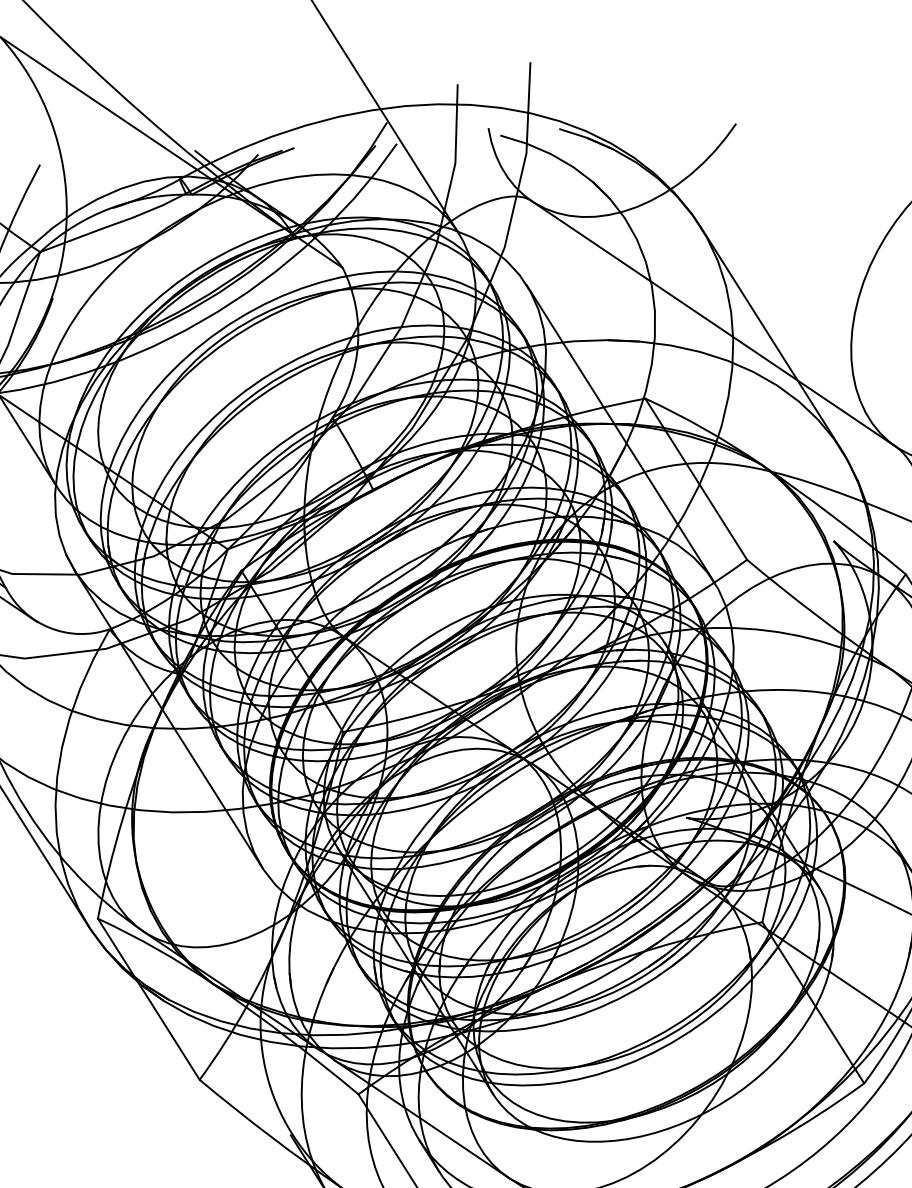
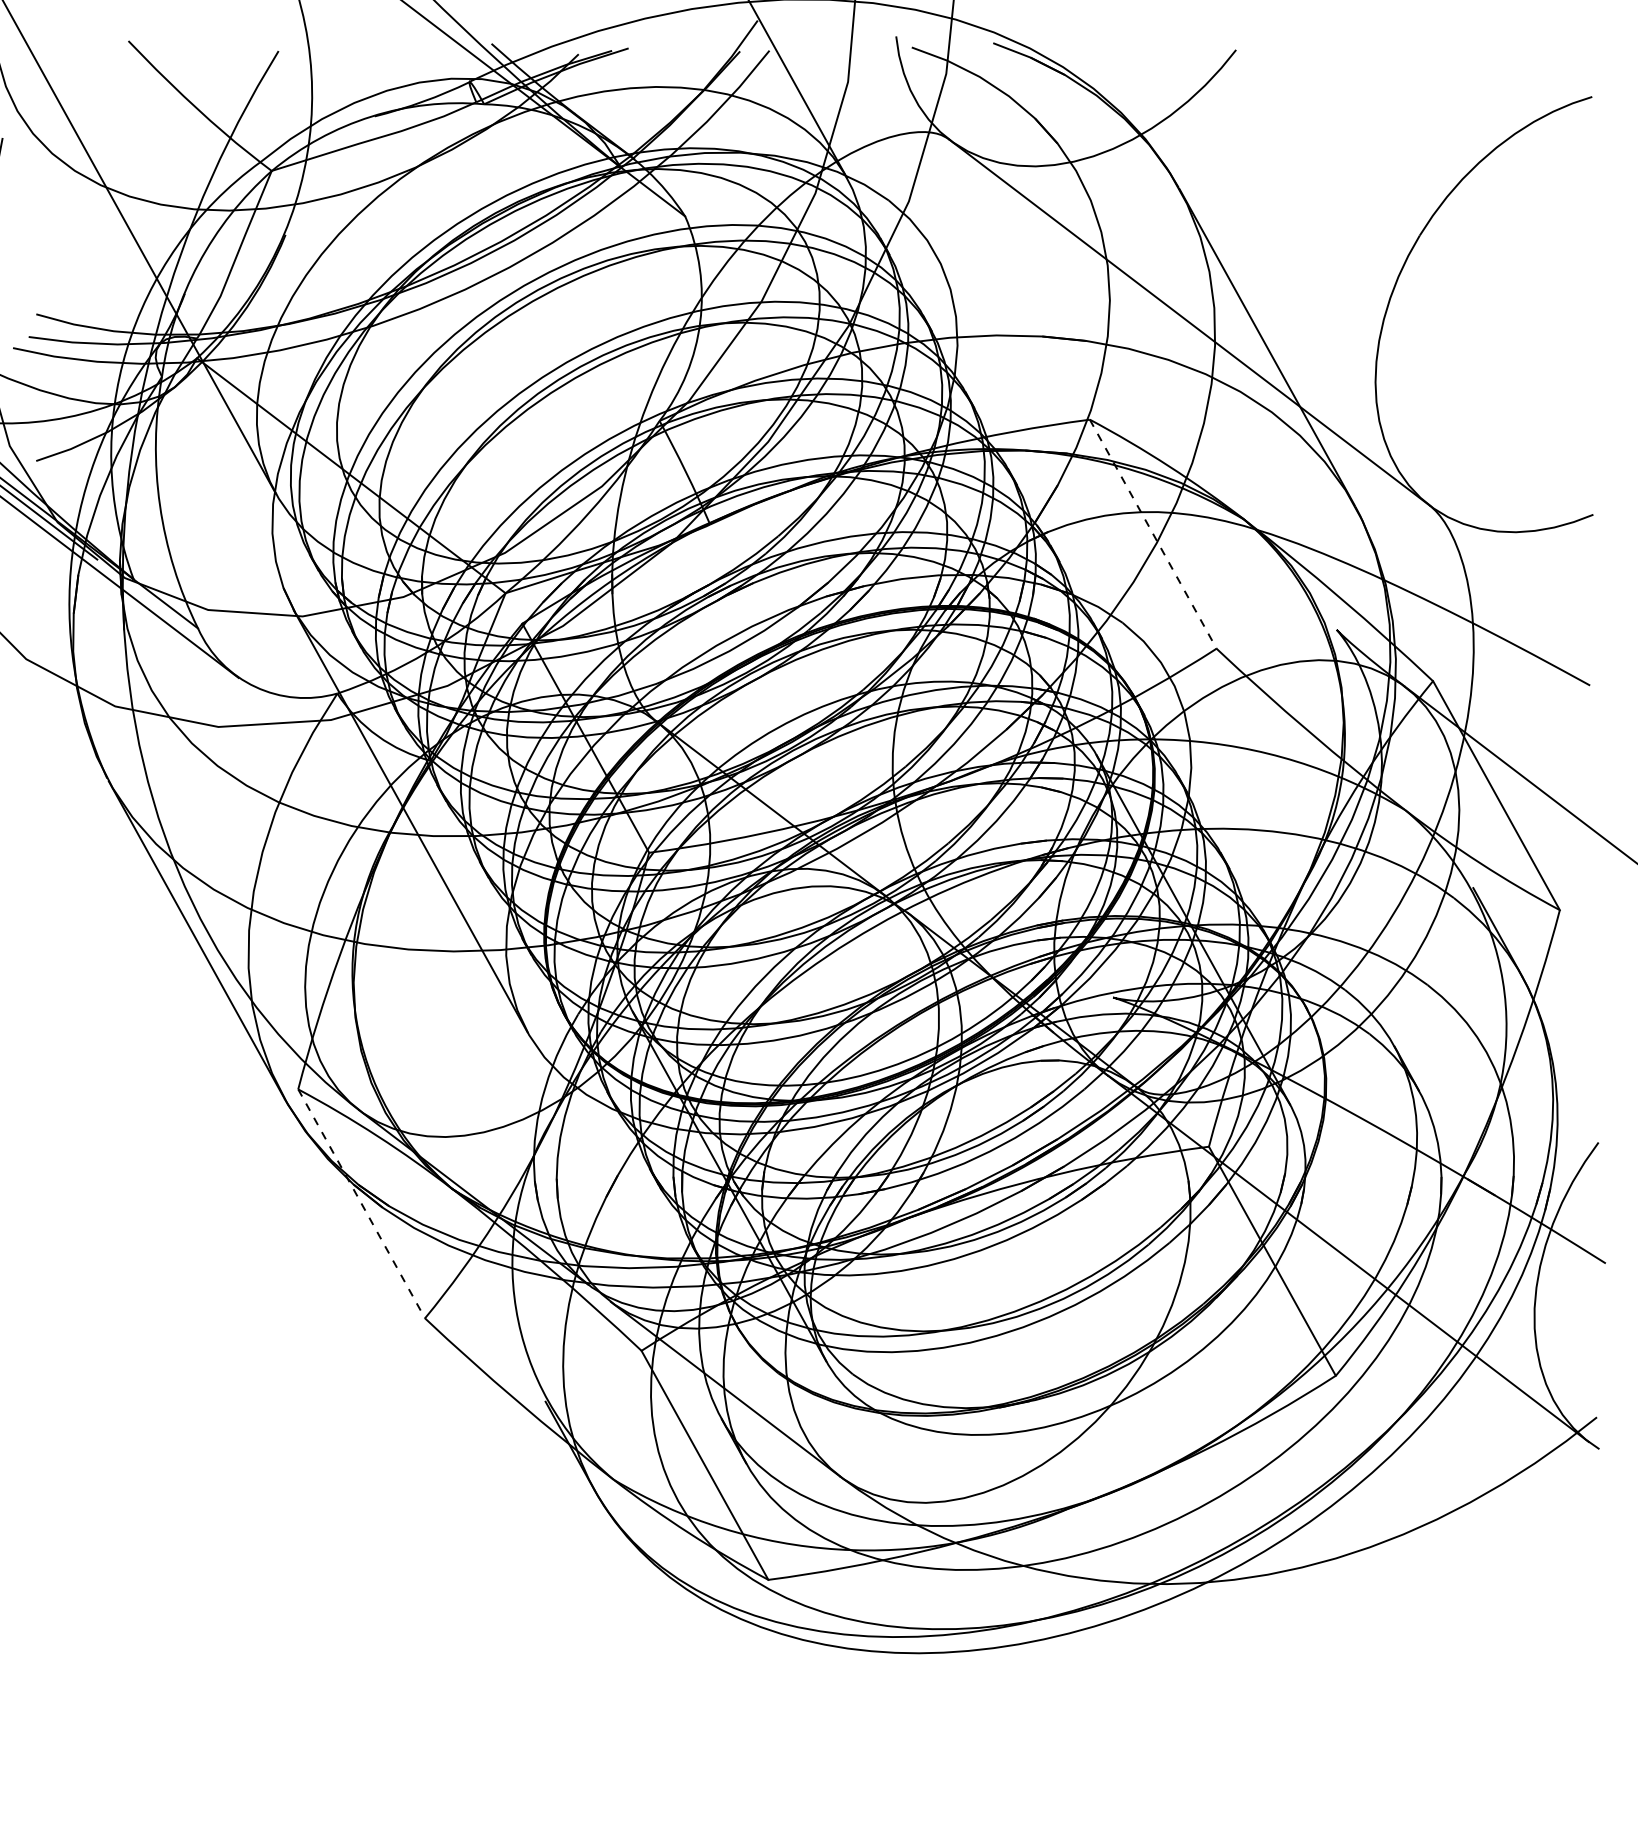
line: (620, 433) -> (1052, 465), removed
line: (696, 479) -> (1153, 534), solid -> dashed
line: (148, 999) -> (361, 1203), solid -> dashed

